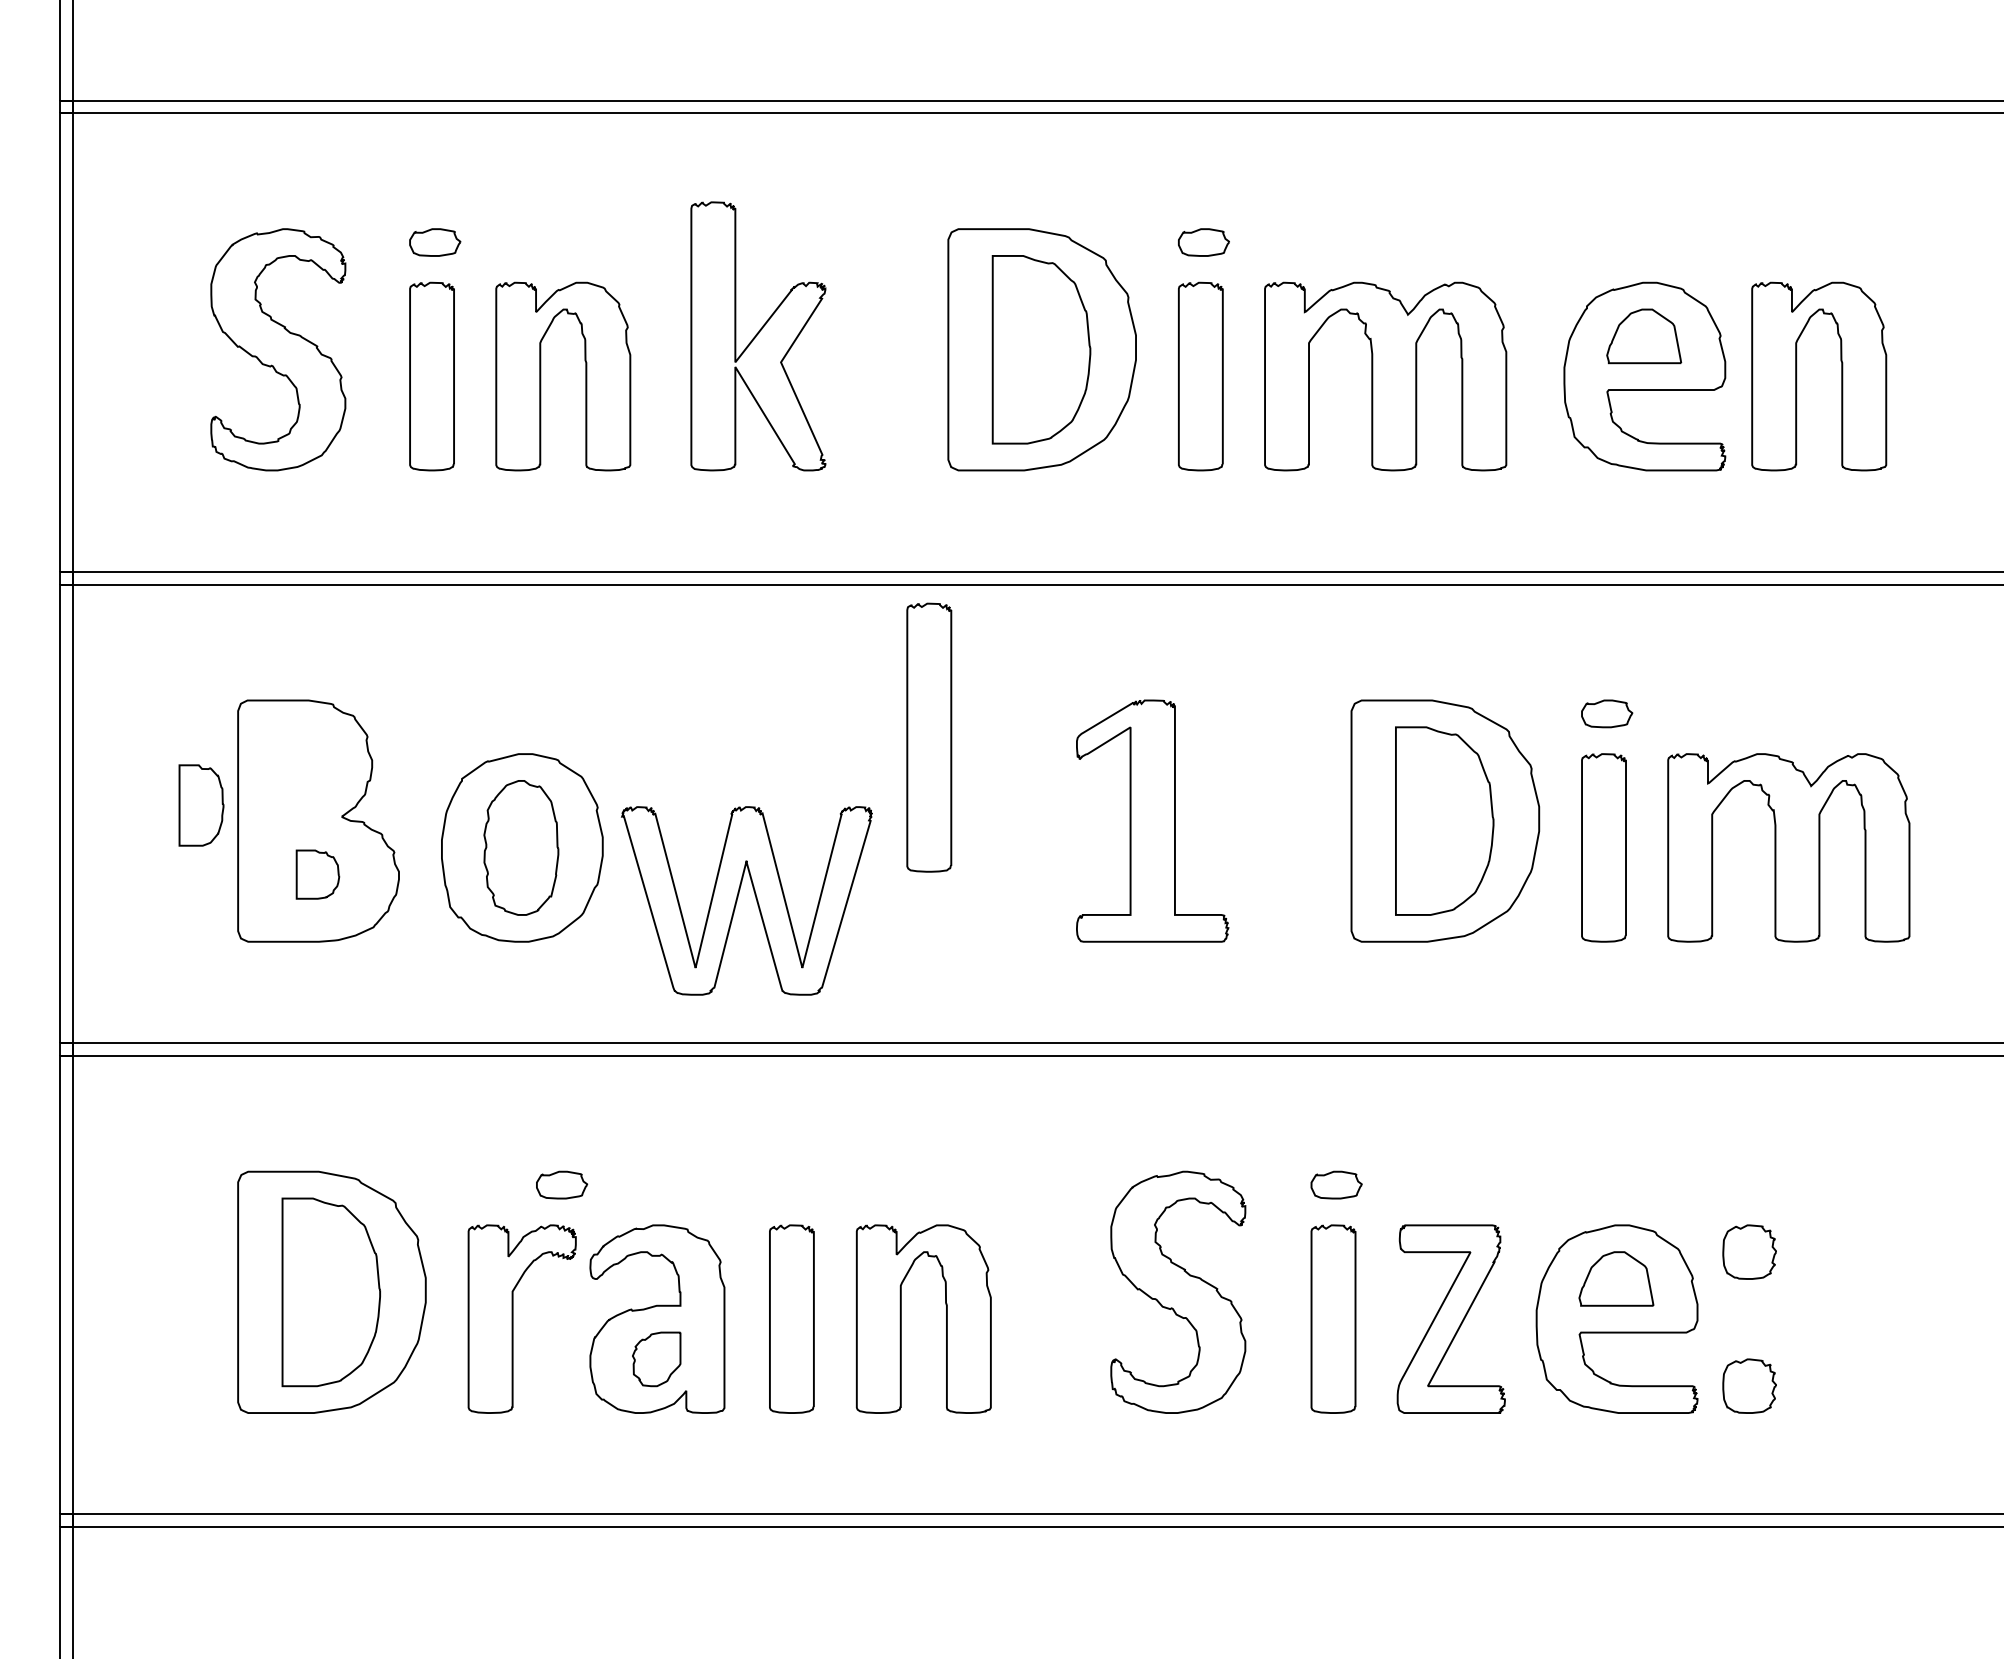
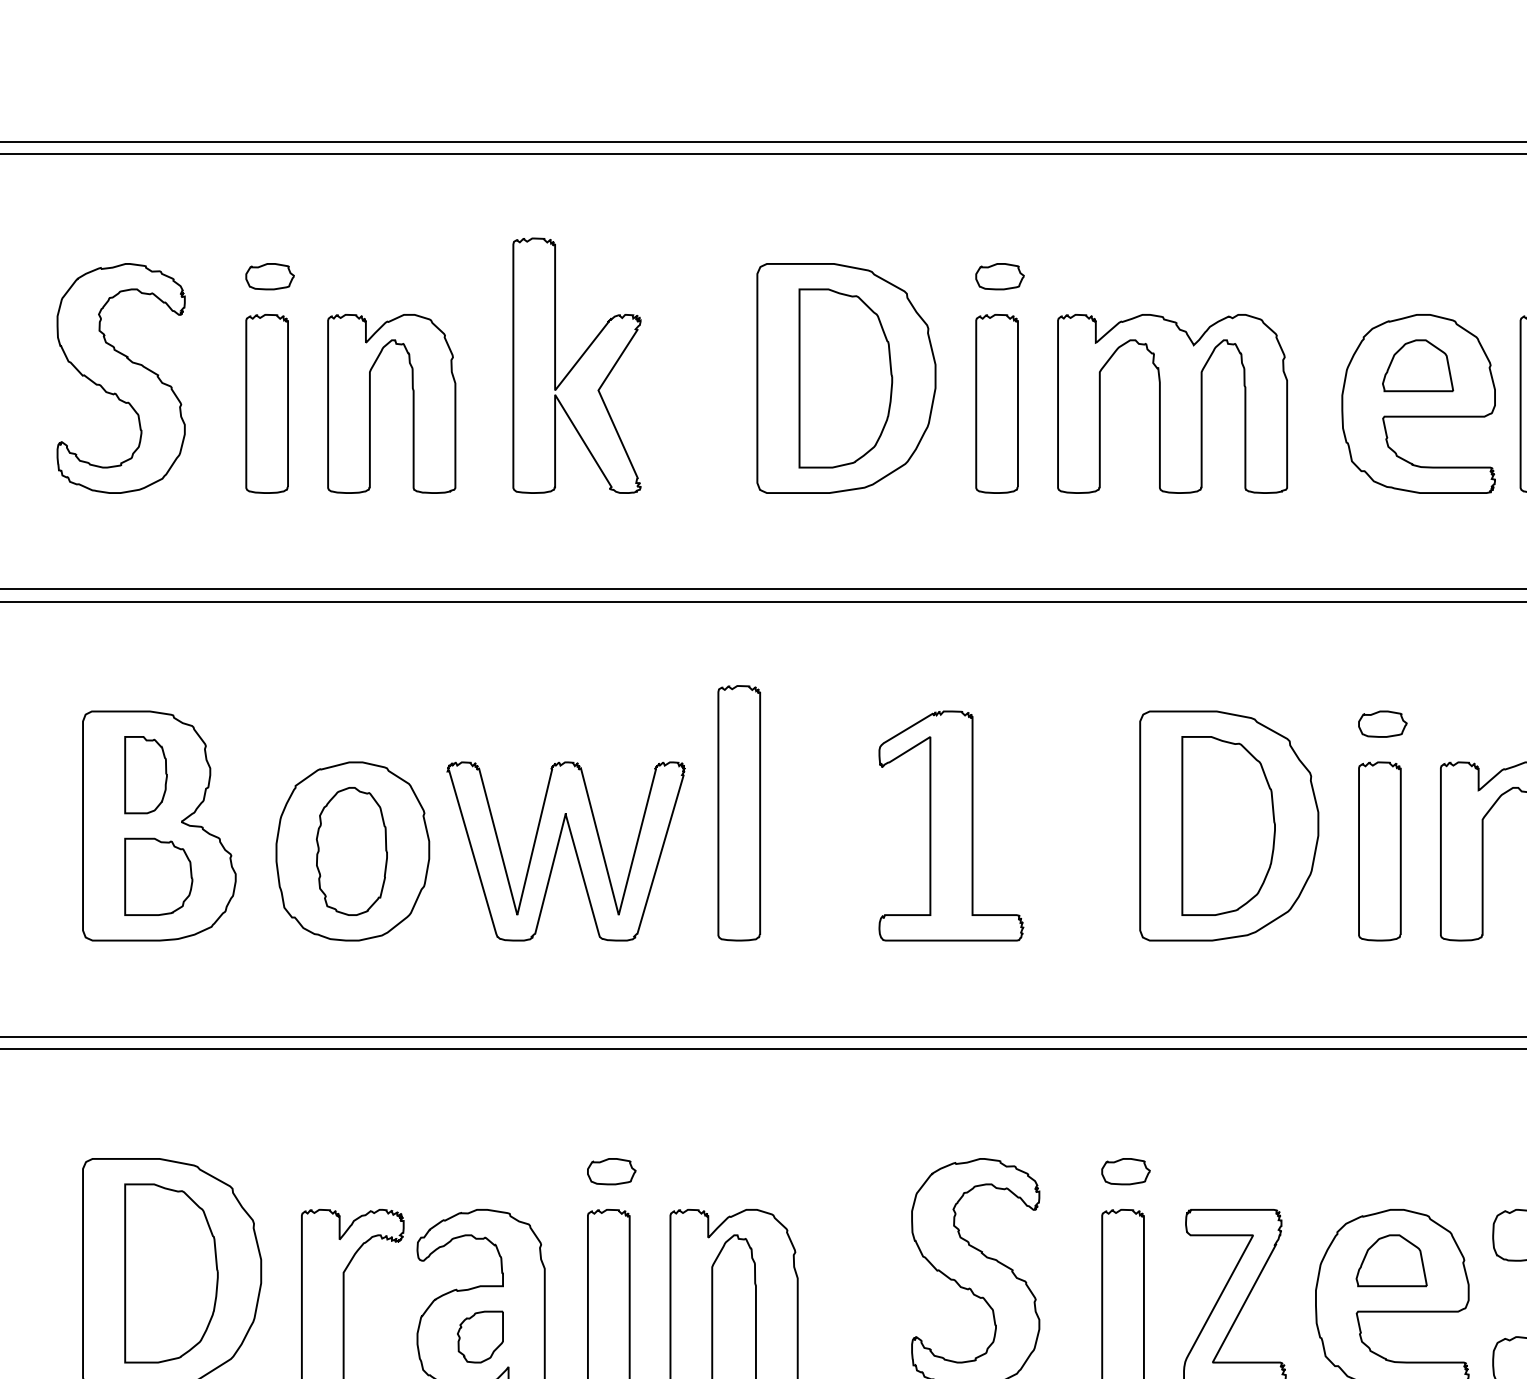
part: (929, 737) -> (739, 813), moved
part: (201, 805) -> (146, 775), moved
part: (317, 874) -> (158, 876), size x1.67
part: (738, 897) -> (558, 848), moved
part: (562, 1184) -> (612, 1171), moved

